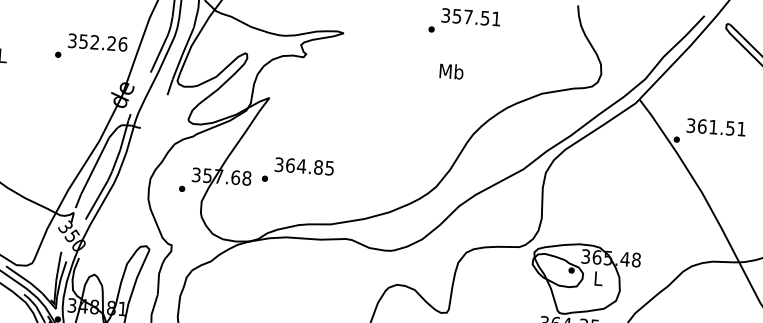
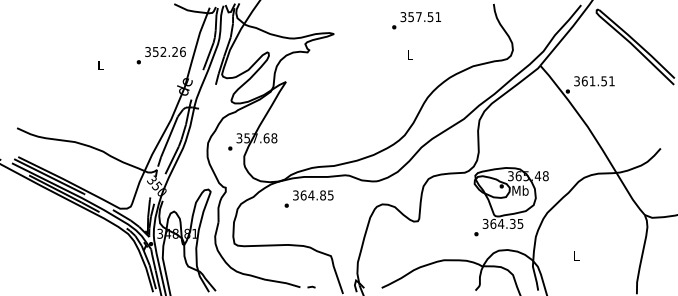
text: (450, 71) -> (409, 55), Mb -> L
text: (297, 170) -> (308, 198), moved
text: (598, 278) -> (520, 190), L -> Mb

